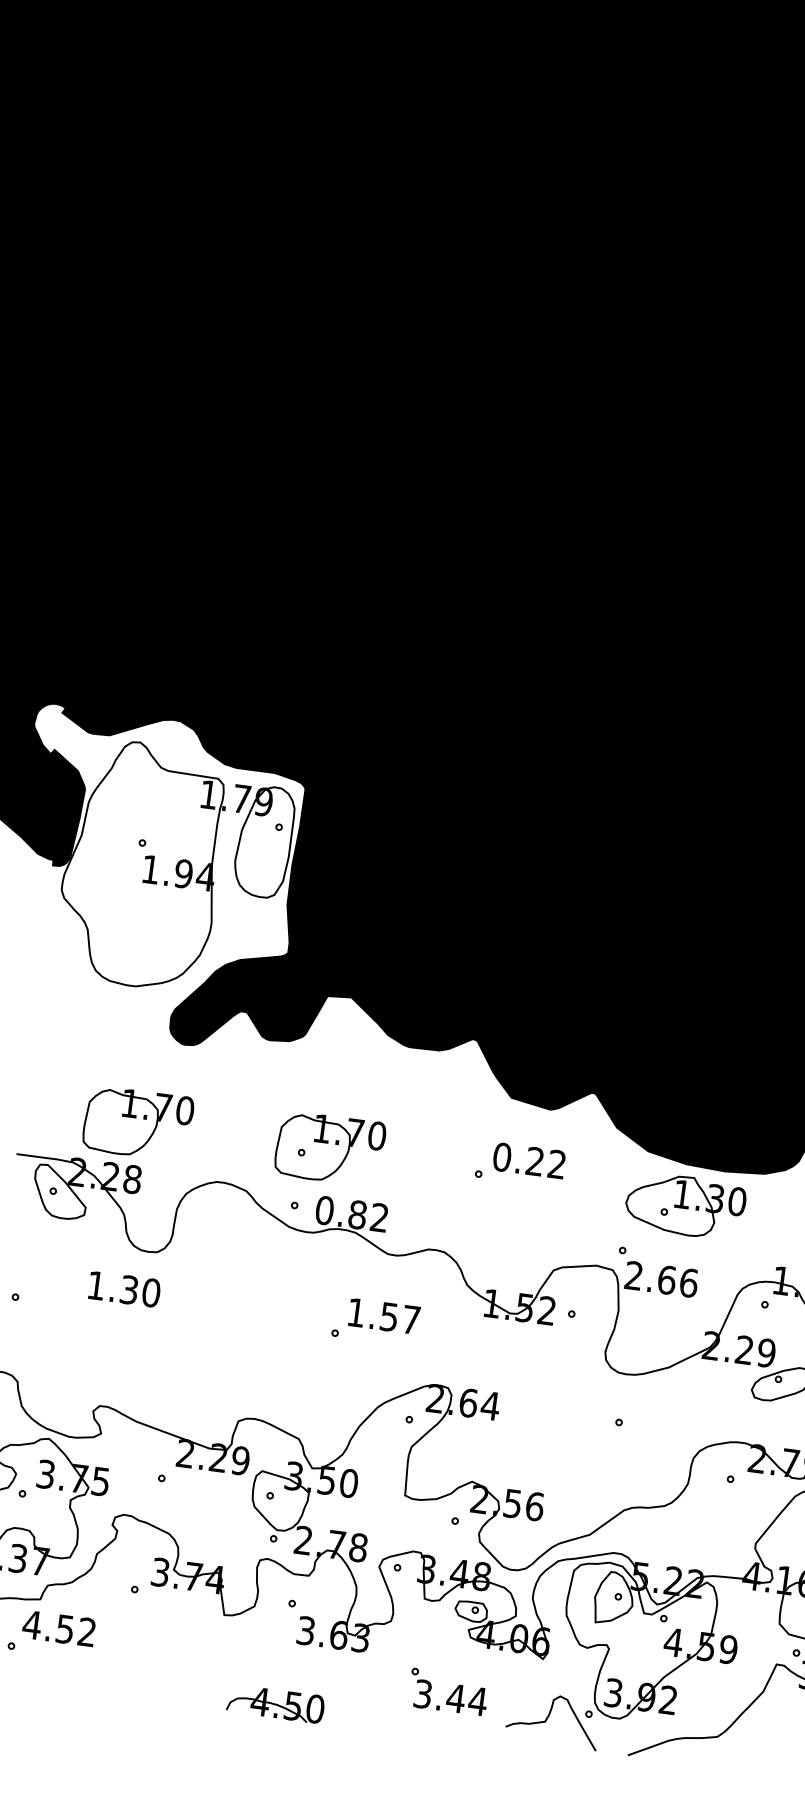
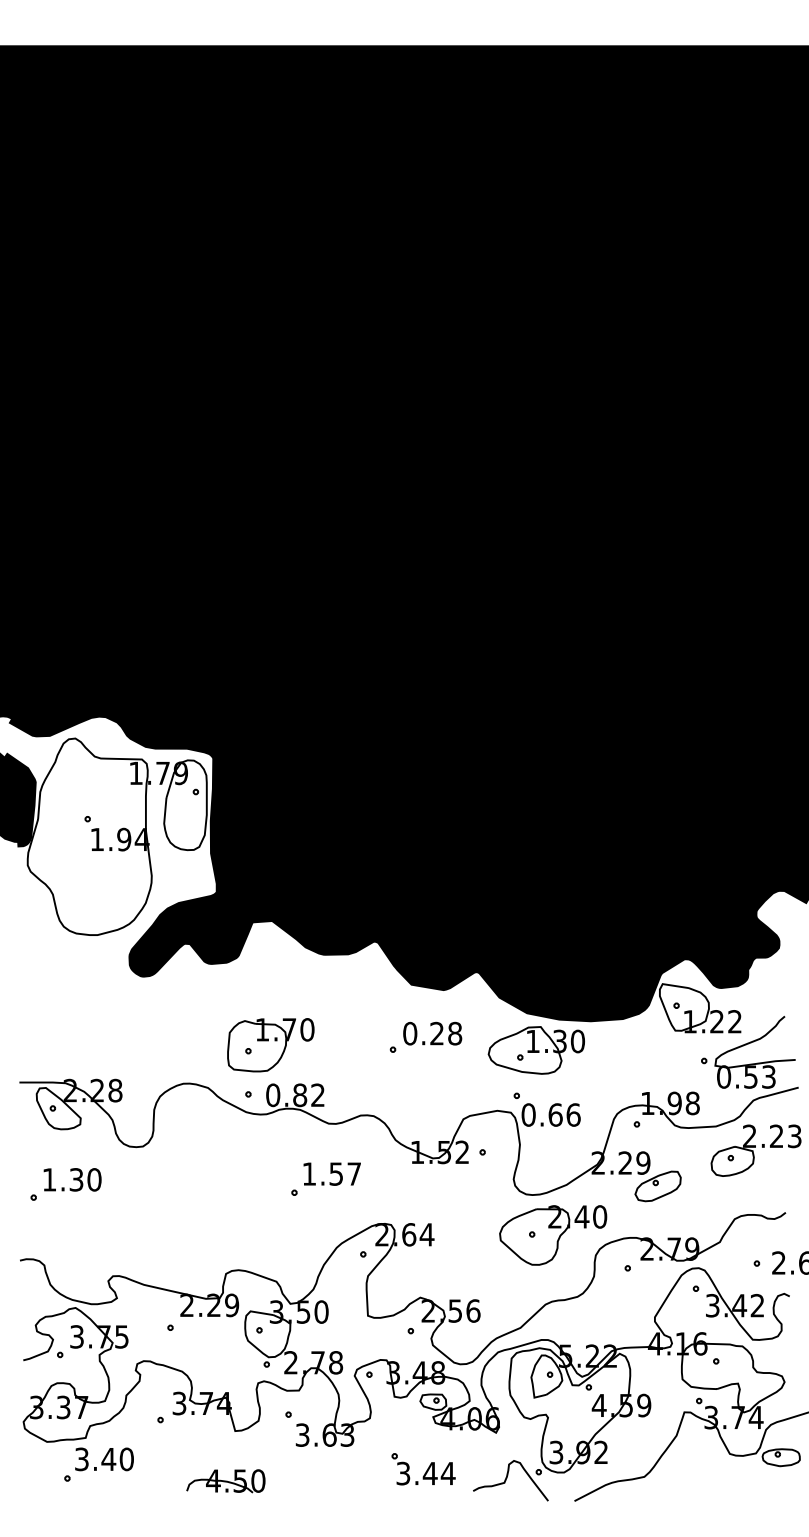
part: (137, 1123) -> (113, 1045), removed
text: (557, 1164) -> (455, 1033), 0.22 -> 0.28
part: (684, 1205) -> (535, 1050), moved
text: (633, 1275) -> (528, 1114), 2.66 -> 0.66
text: (124, 1288) -> (72, 1179), moved
part: (644, 1427) -> (553, 1235), added
text: (58, 1628) -> (103, 1459), 4.52 -> 3.40
part: (275, 1704) -> (225, 1481), moved

